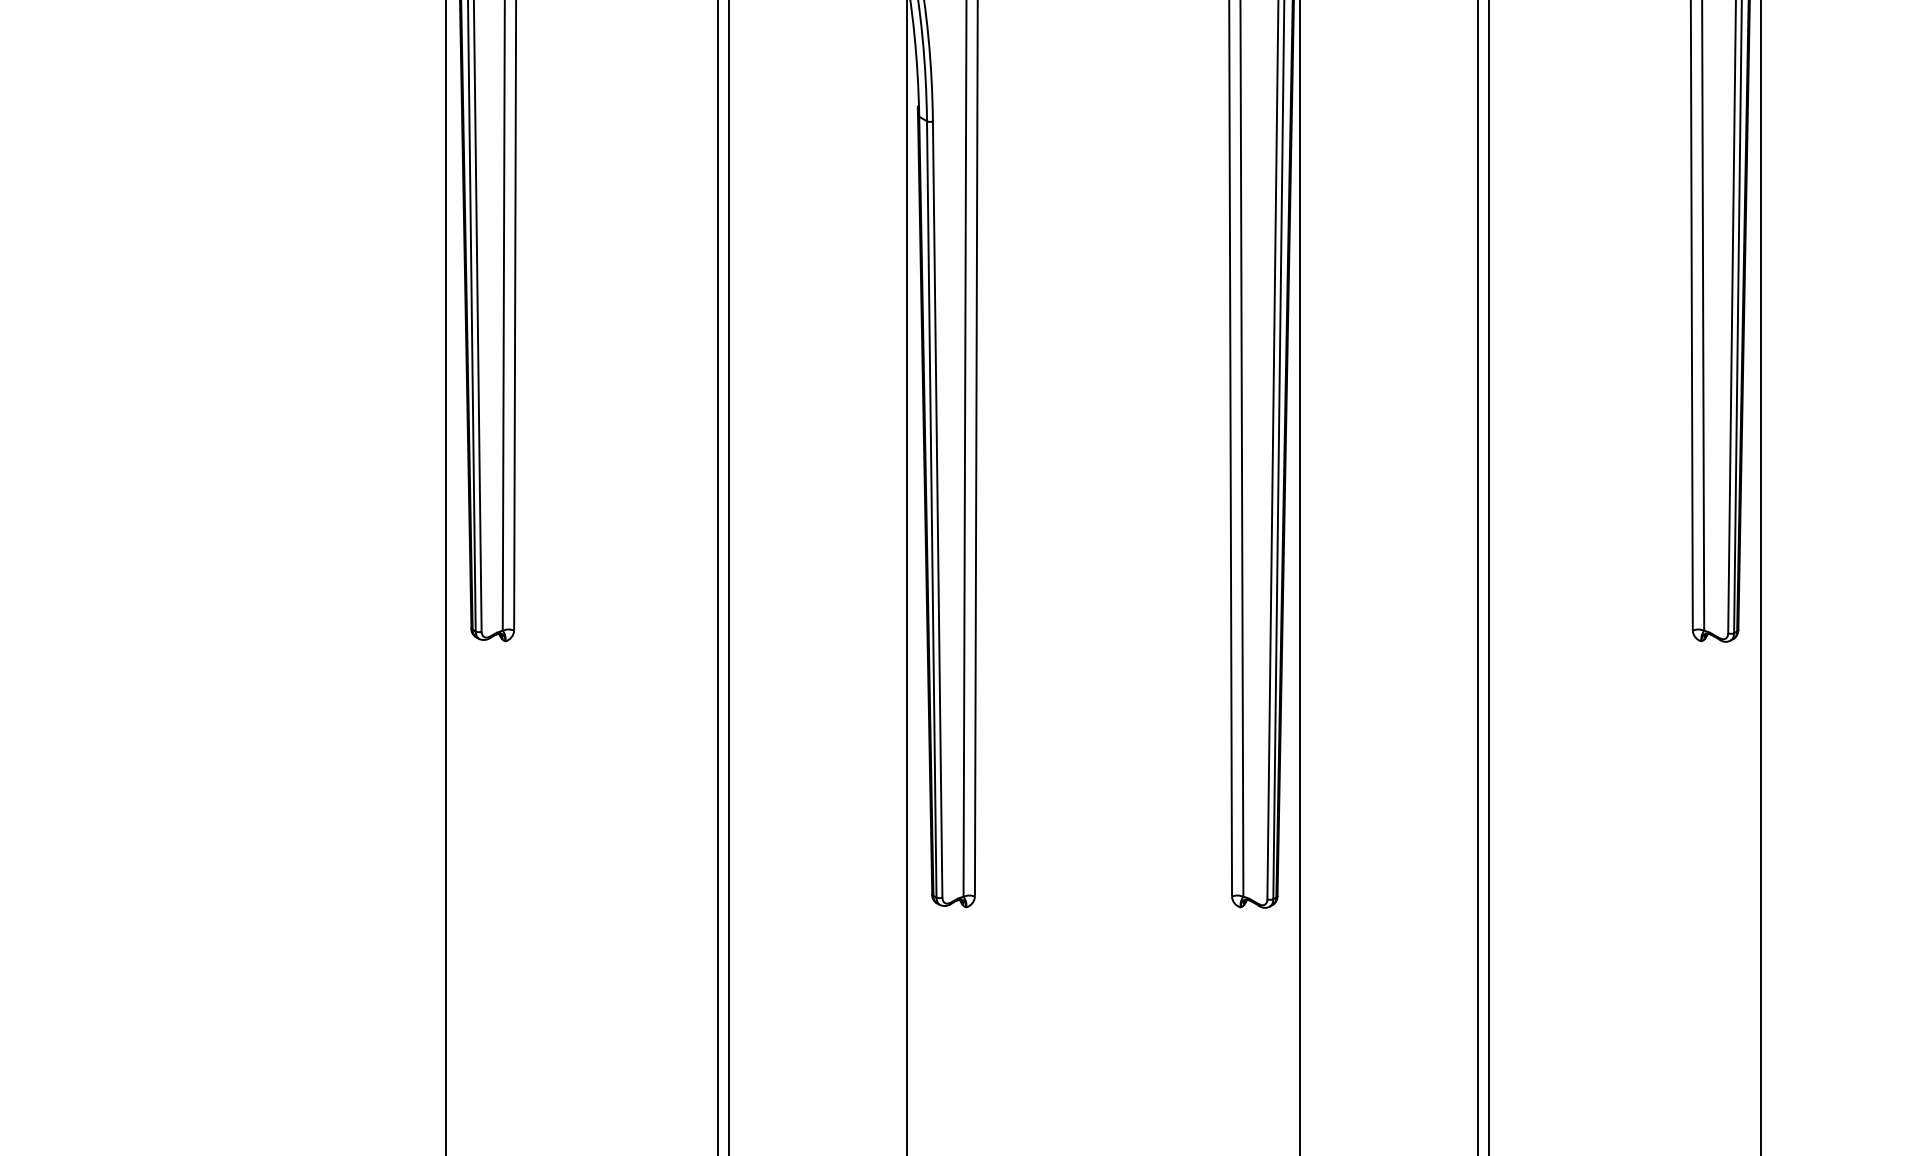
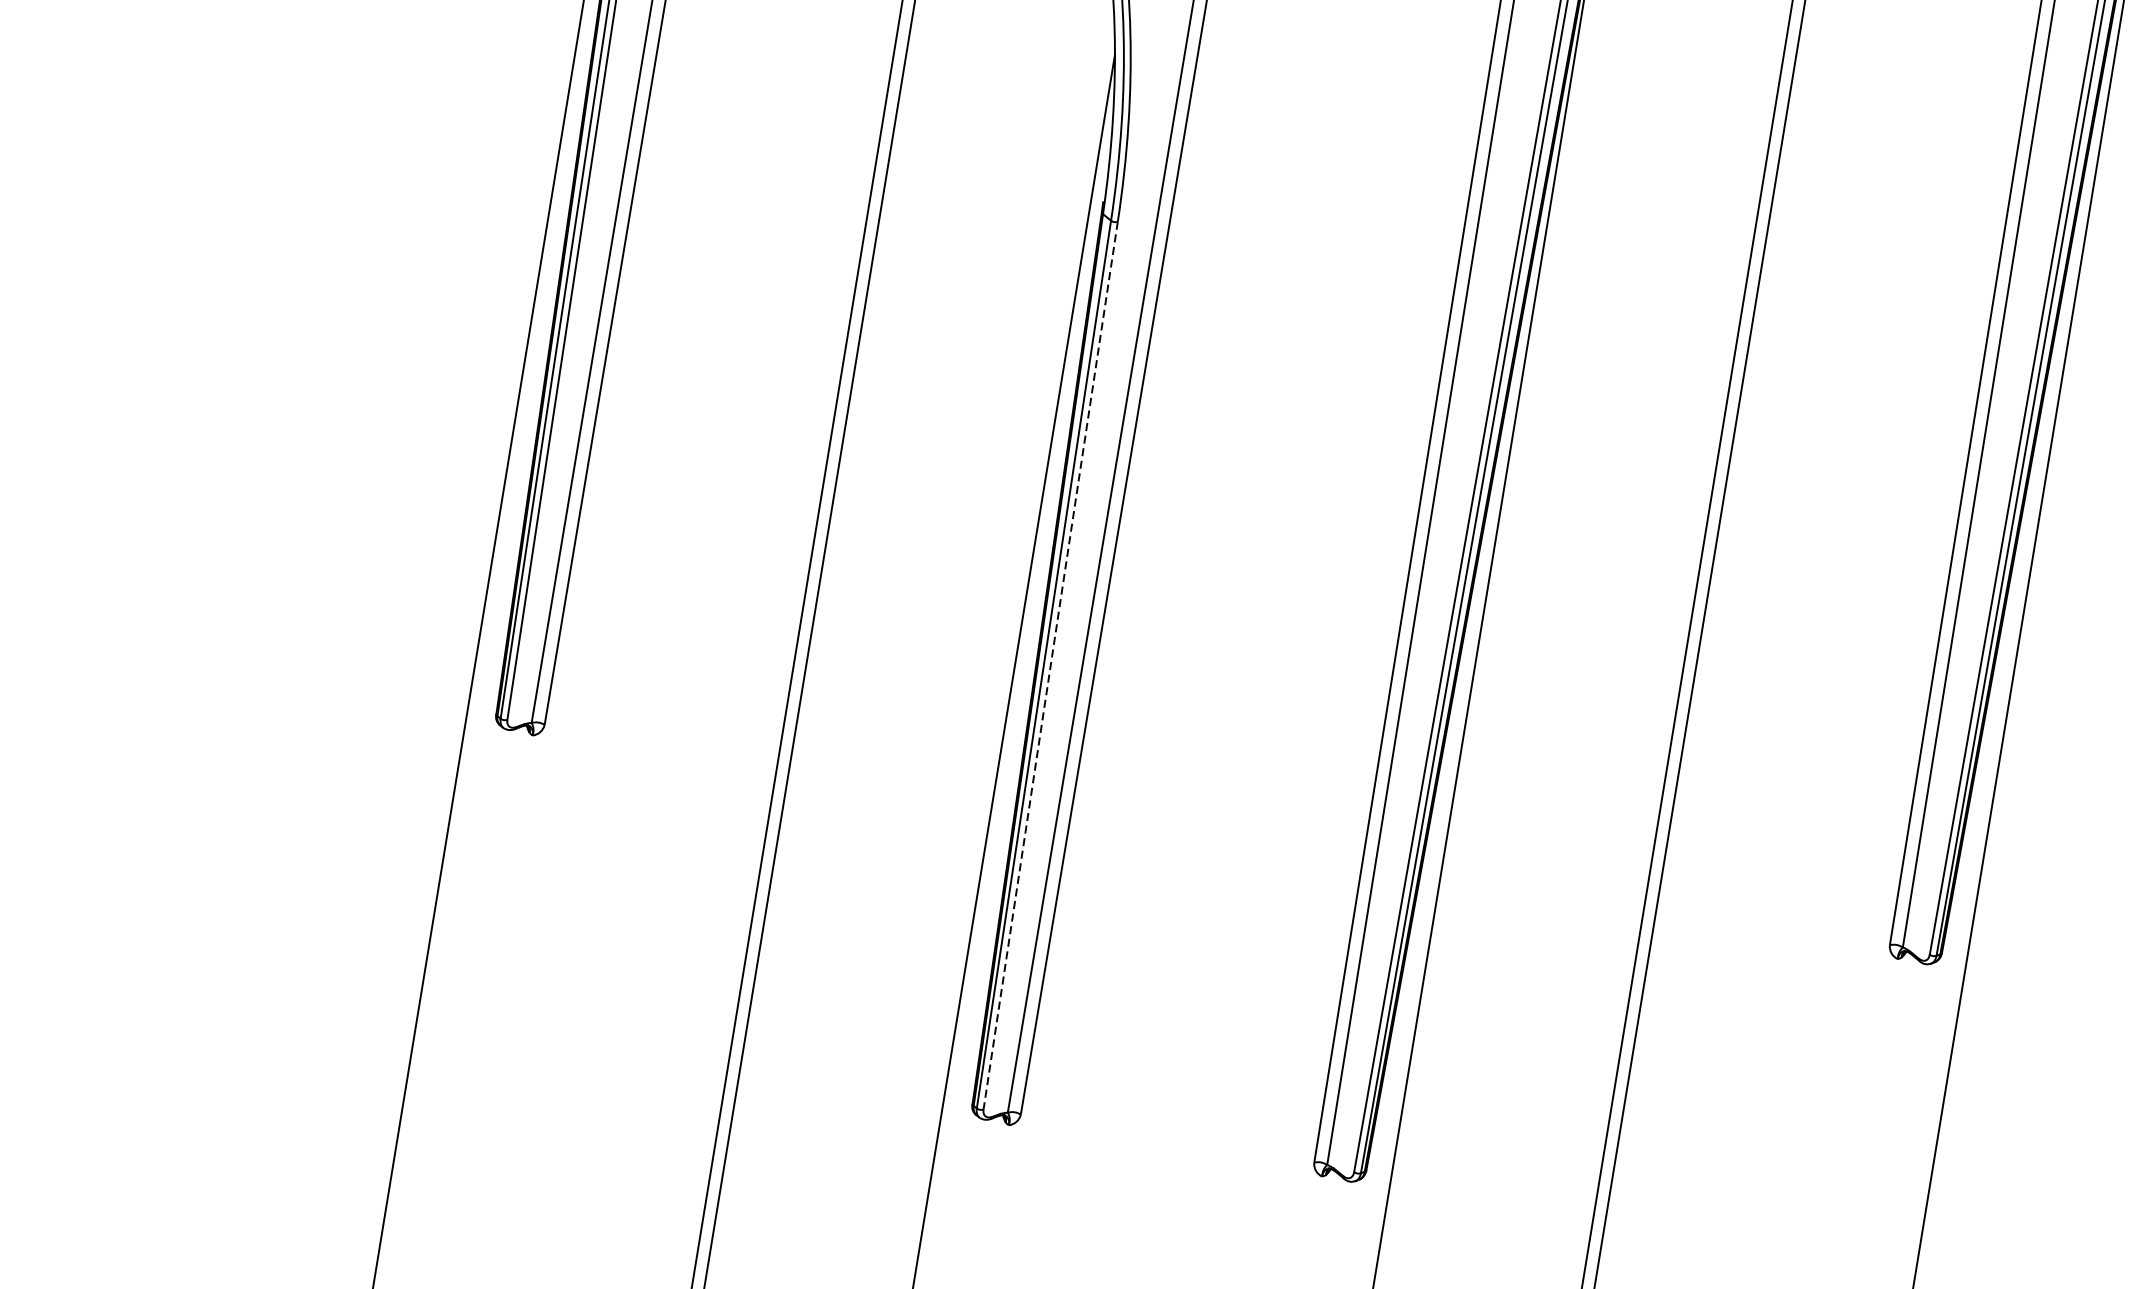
line: (937, 509) -> (1050, 665), solid -> dashed

